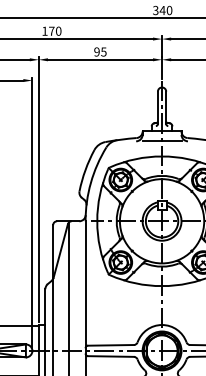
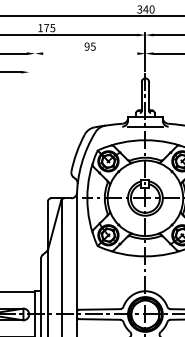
text: (58, 30) -> (52, 27), 170 -> 175
line: (100, 59) -> (90, 53), removed
line: (38, 189) -> (34, 169), removed
line: (32, 212) -> (29, 190), removed

